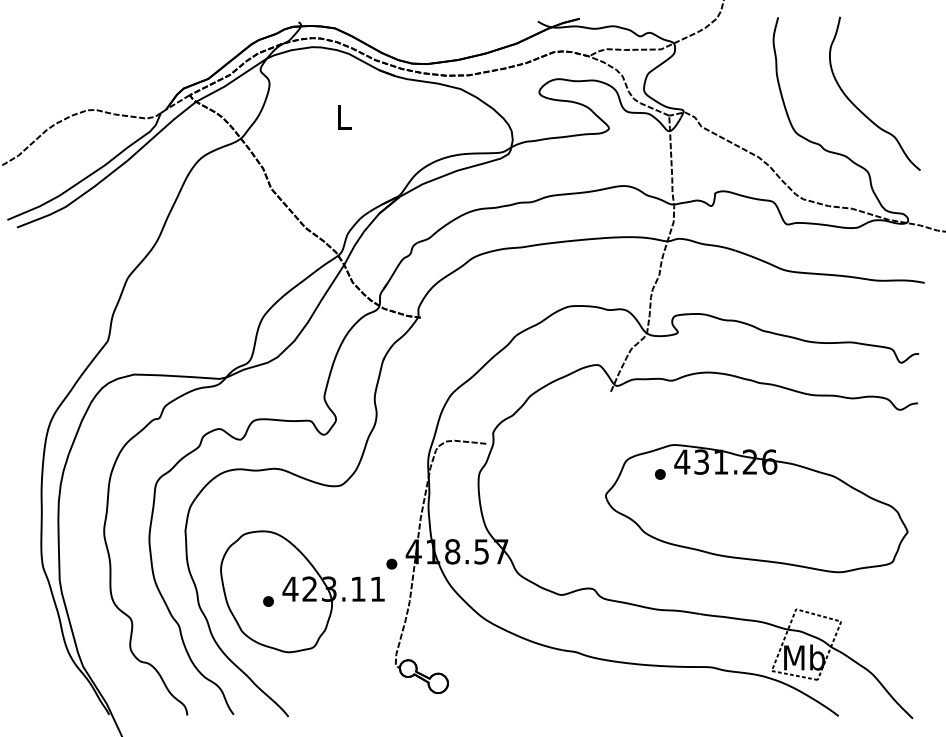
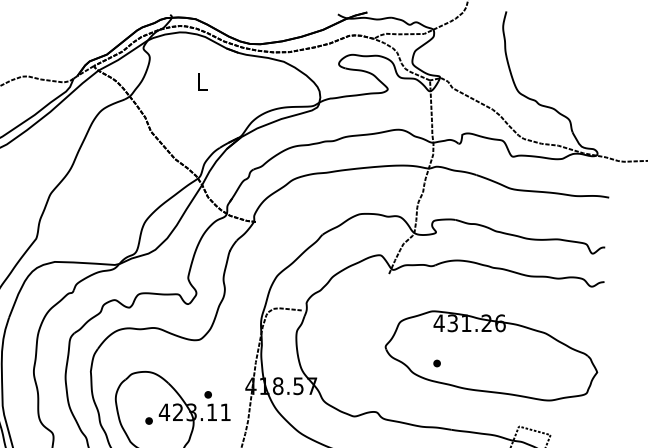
curve: (859, 108) -> (563, 75), removed
part: (660, 474) -> (437, 363), moved
part: (391, 563) -> (207, 394), moved

